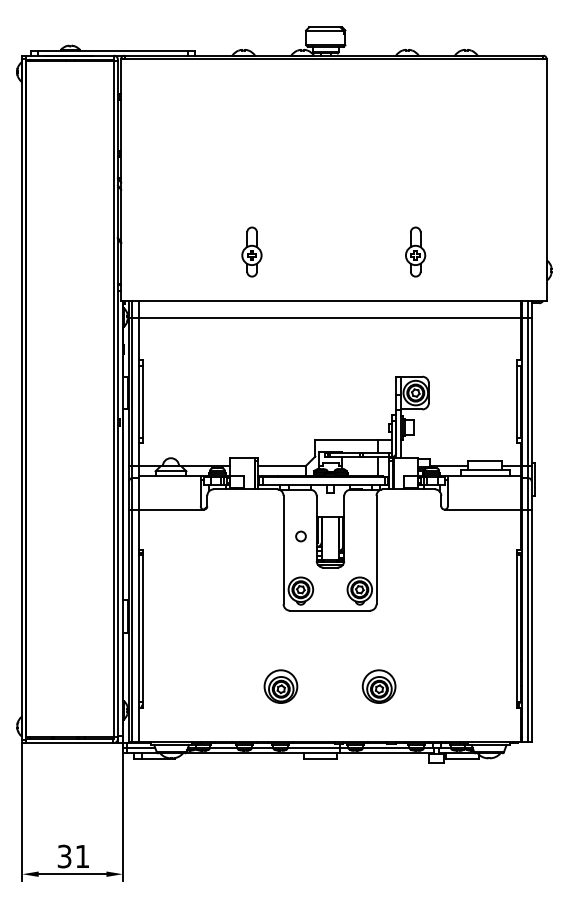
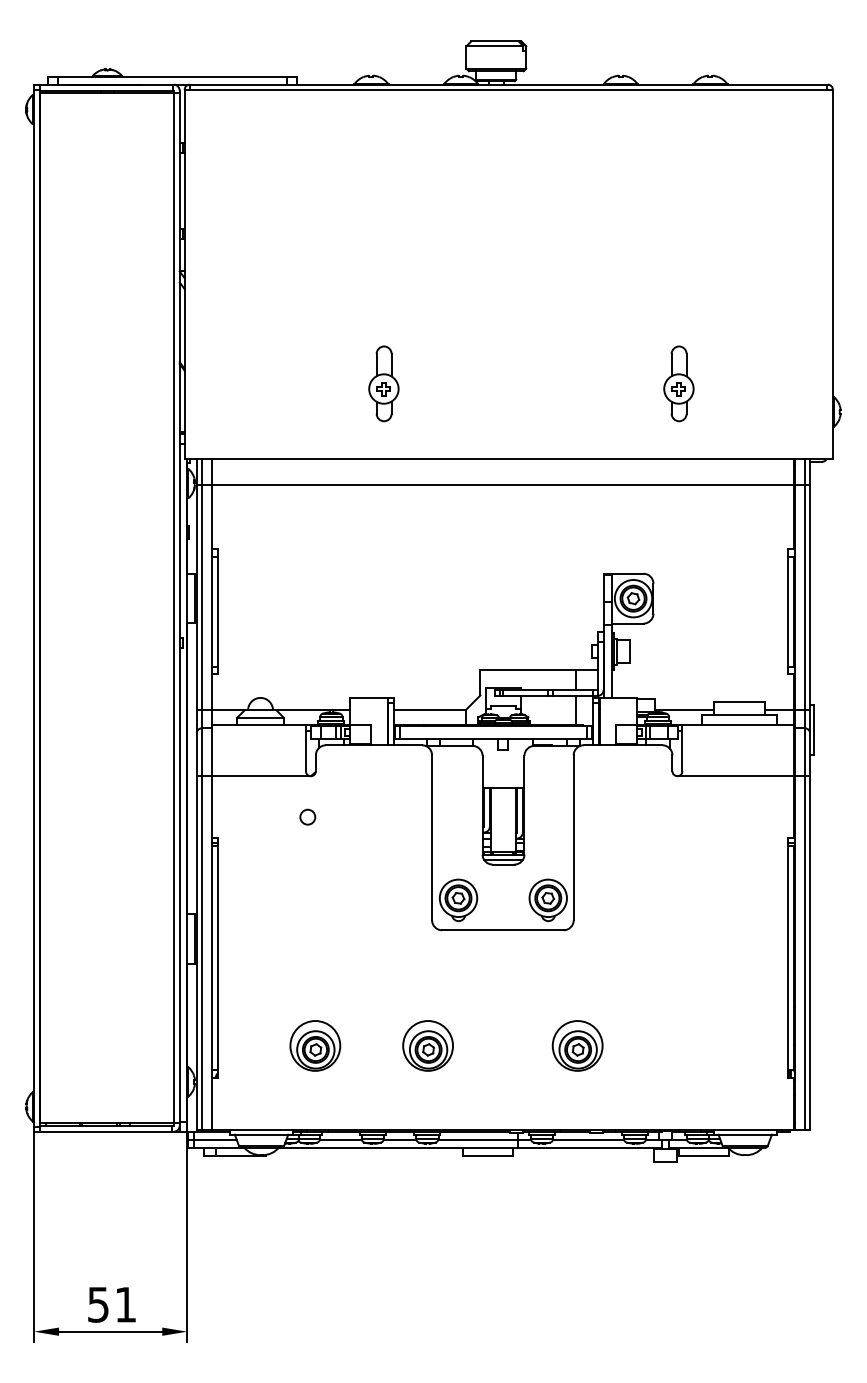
part: (415, 251) -> (678, 382), moved
circle: (300, 536) -> (307, 817), moved
part: (206, 686) -> (314, 1045), added
text: (64, 855) -> (98, 1303), 31 -> 51

